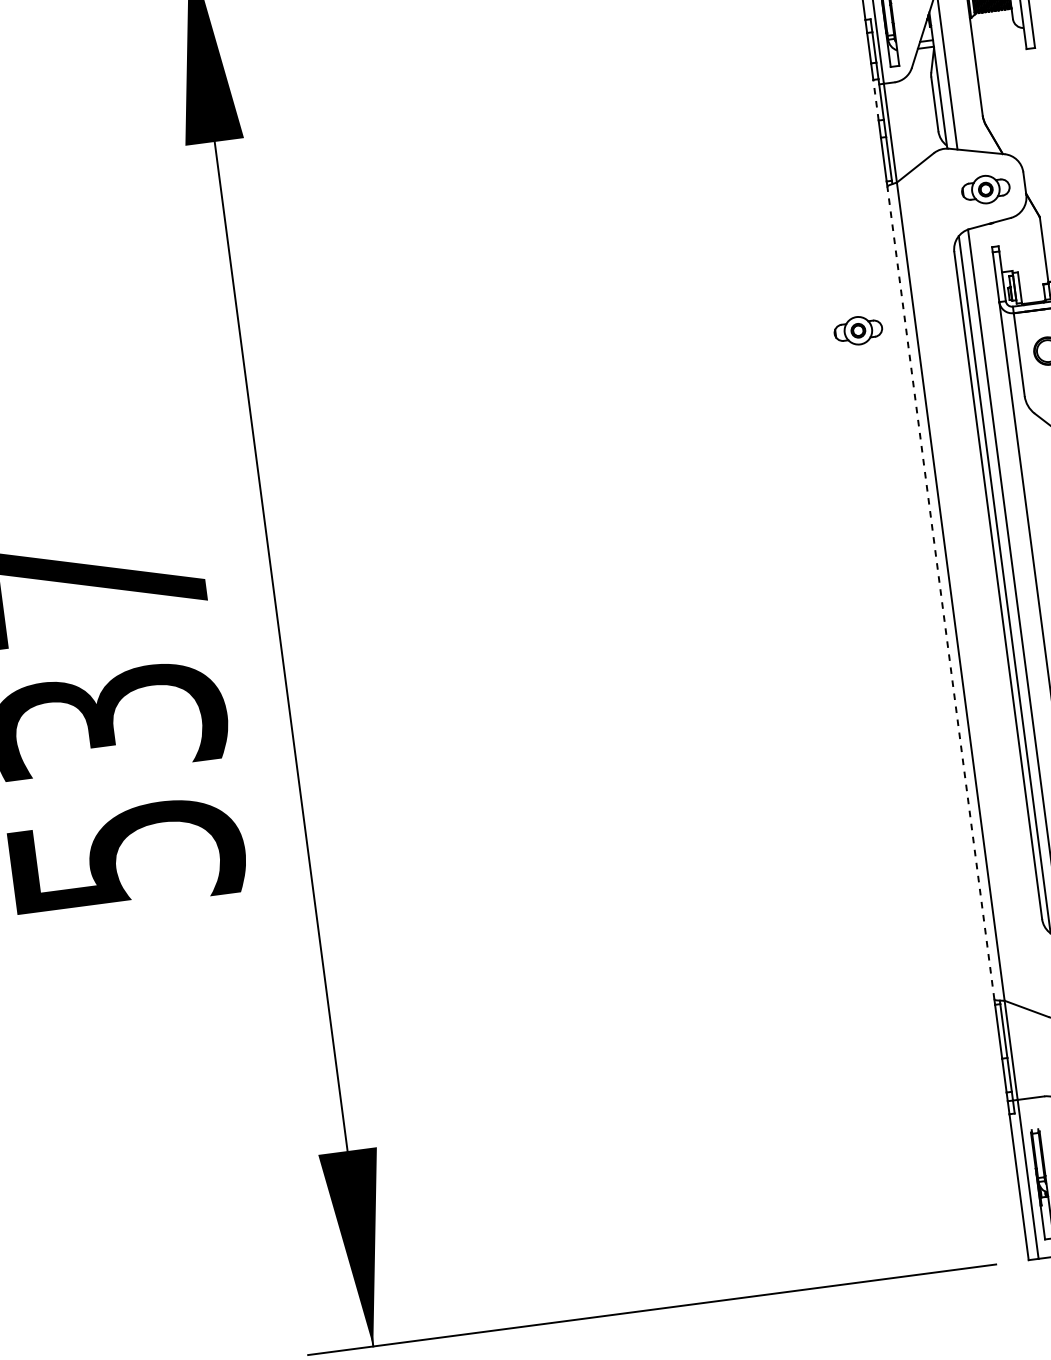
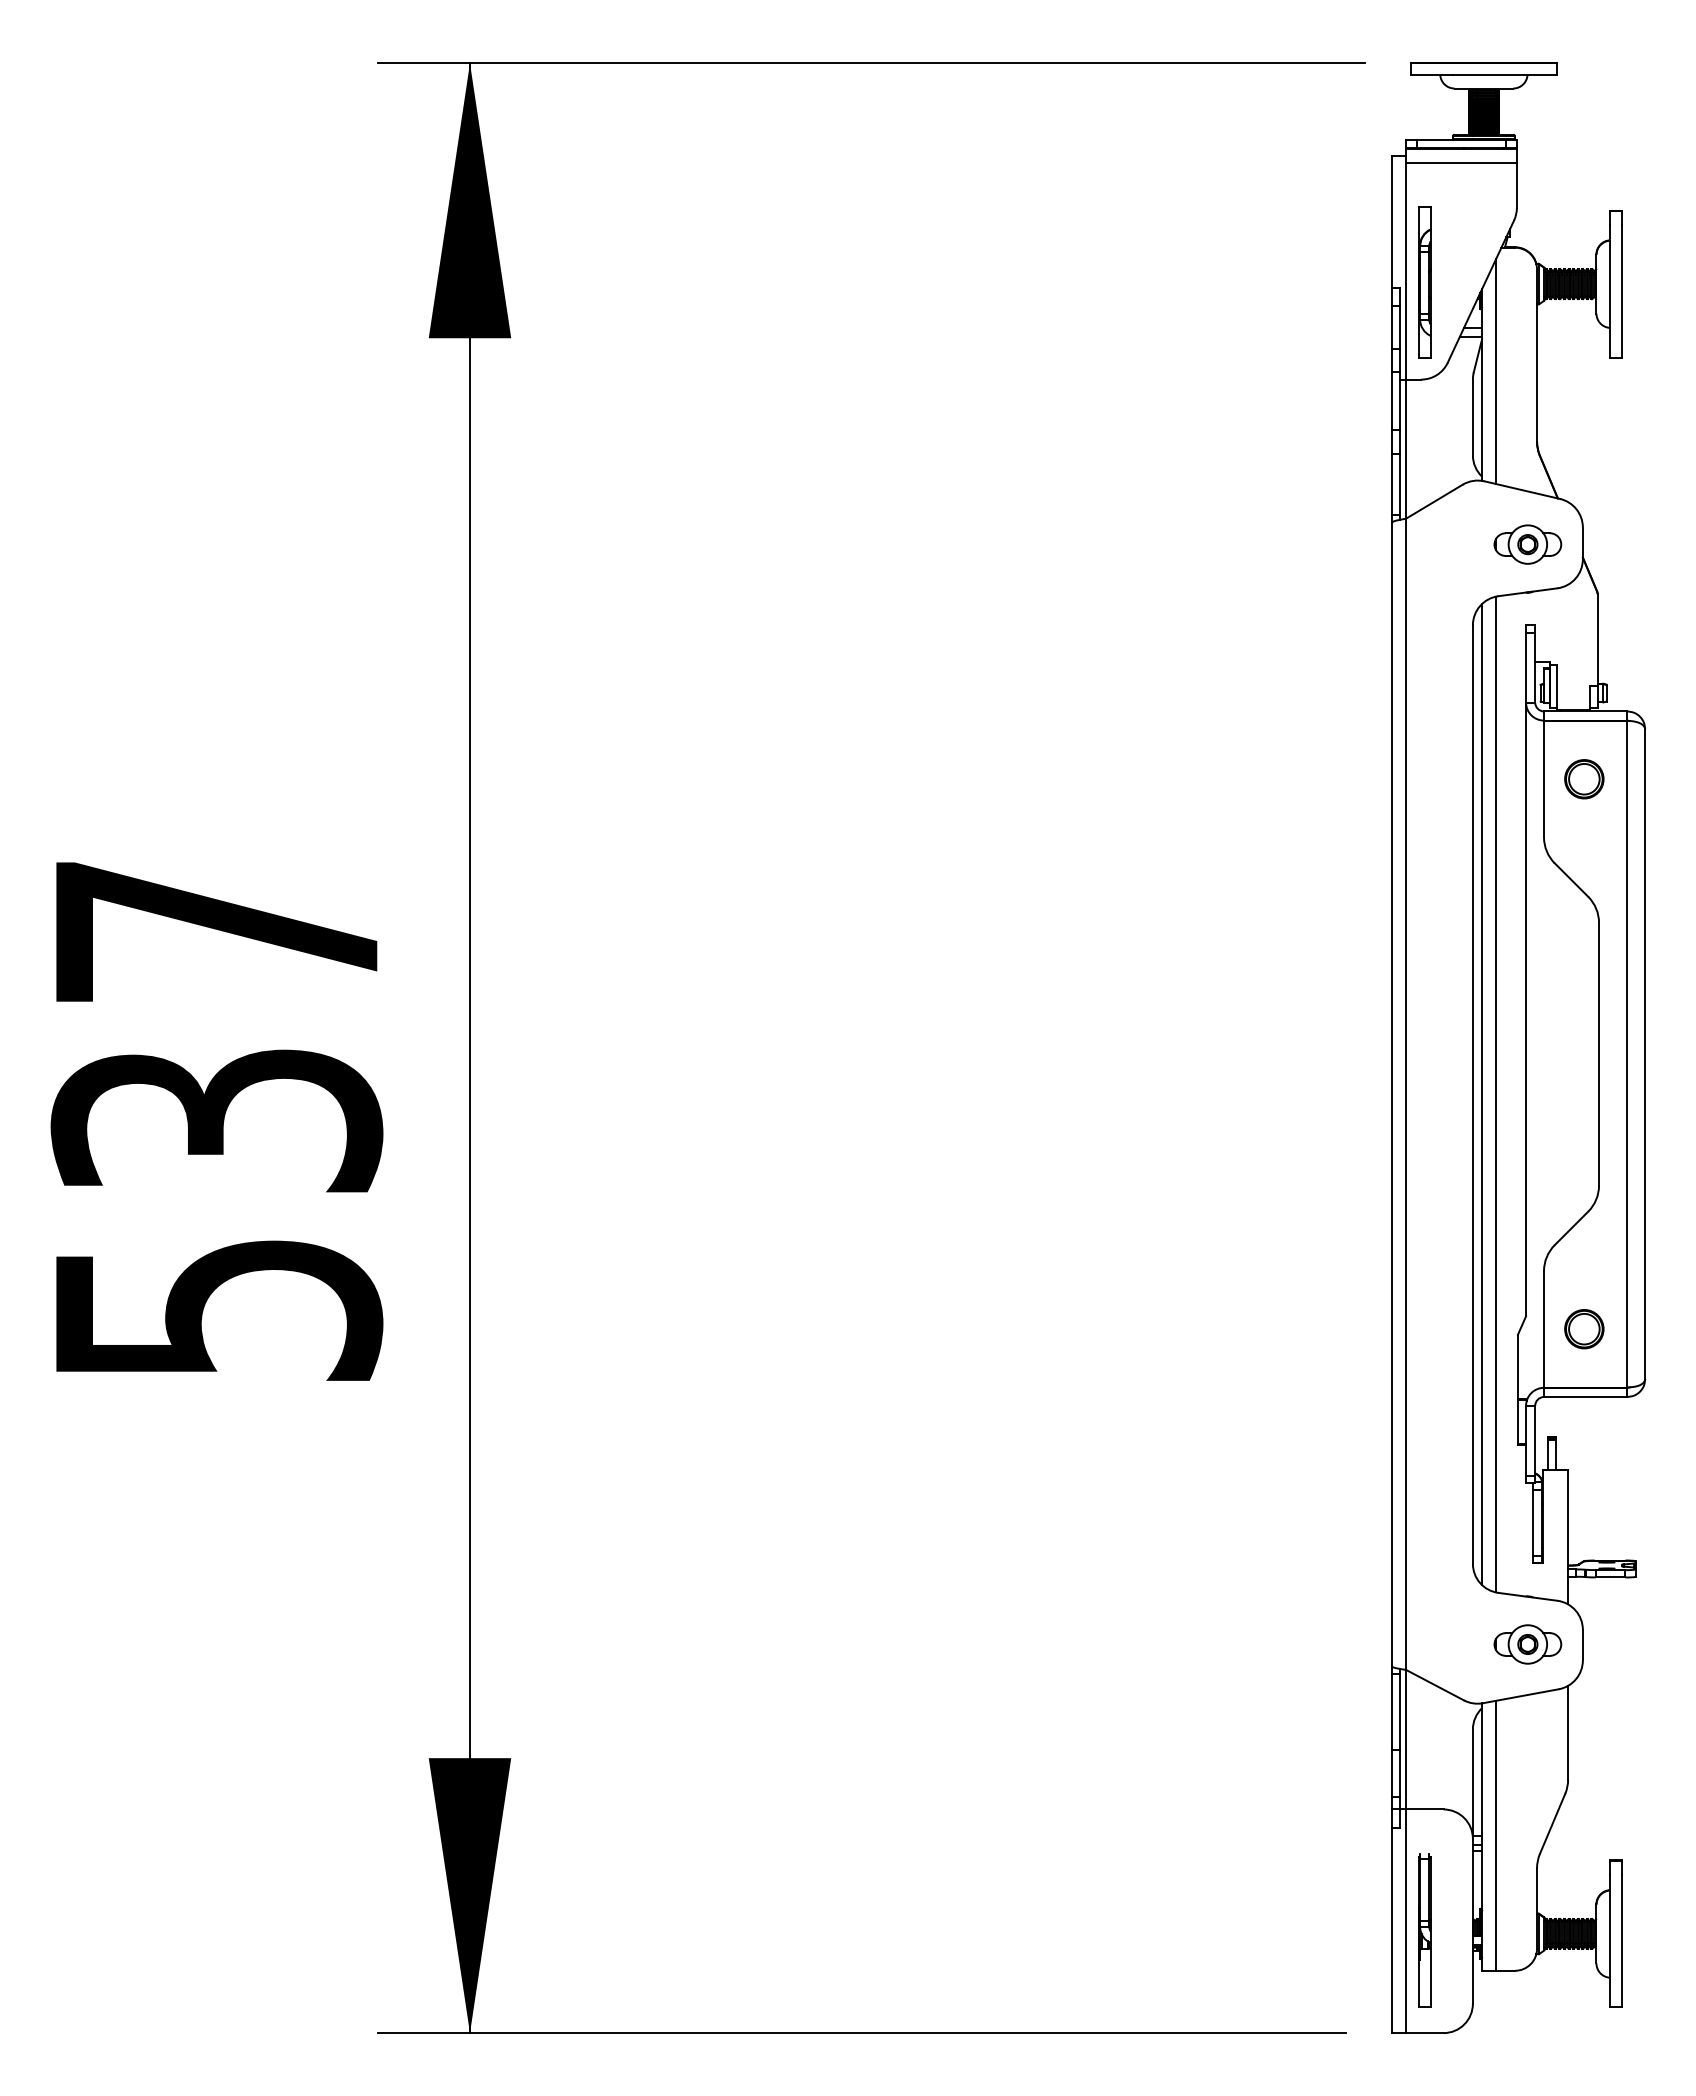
line: (876, 99) -> (1392, 400), dashed -> solid
part: (858, 330) -> (1325, 716), removed
line: (941, 593) -> (1392, 1094), dashed -> solid

